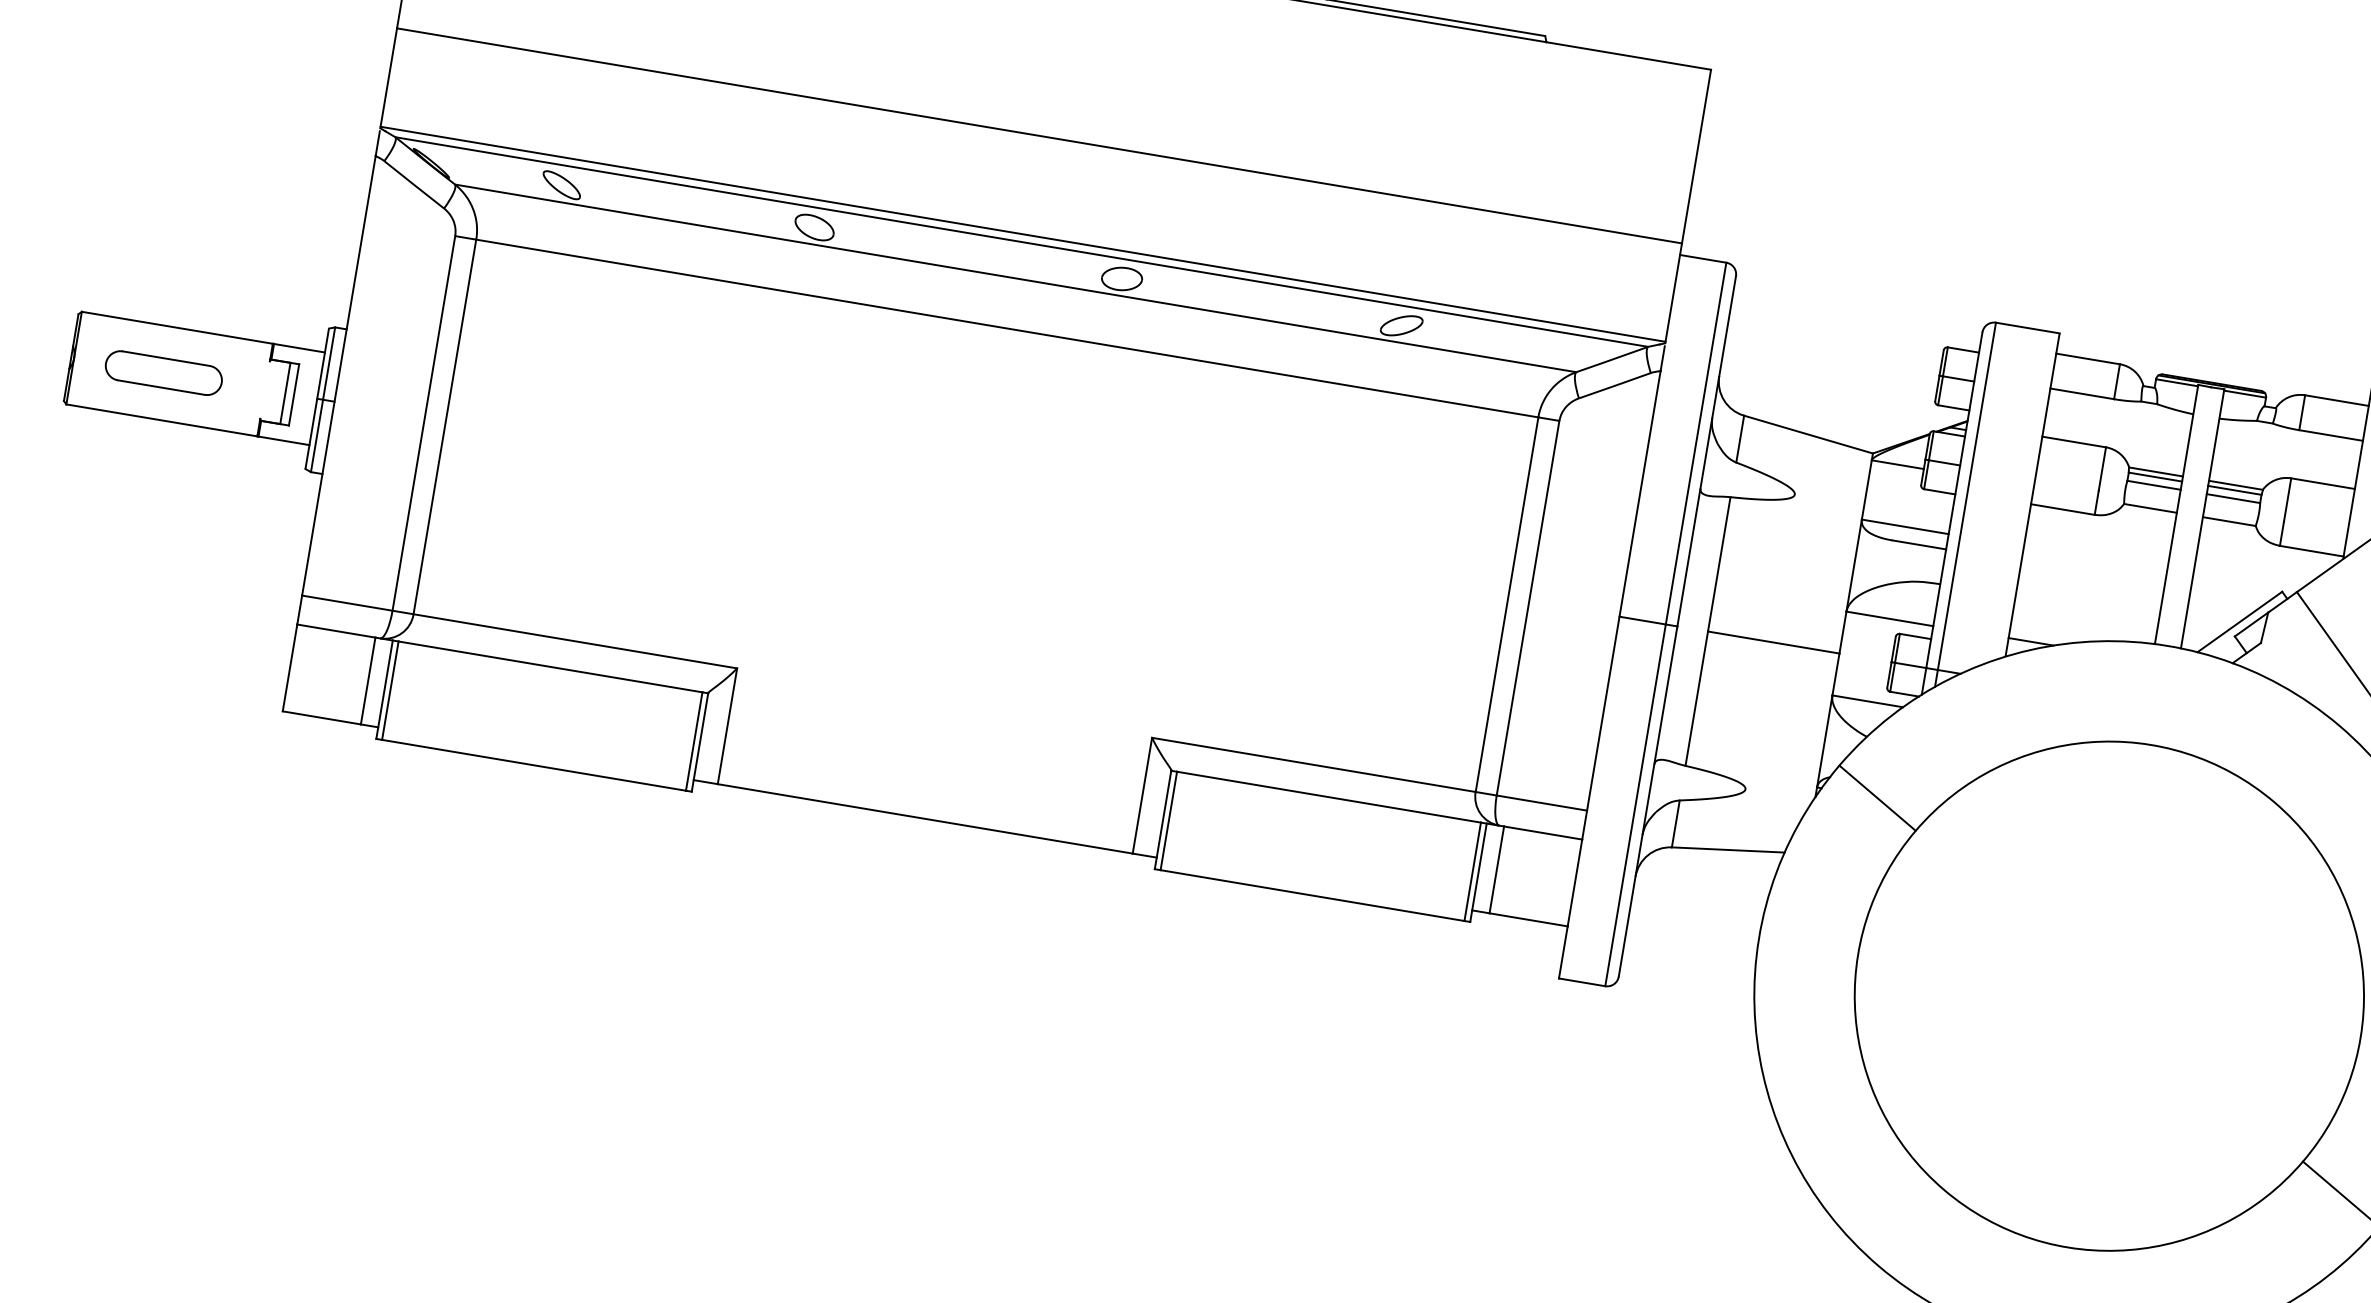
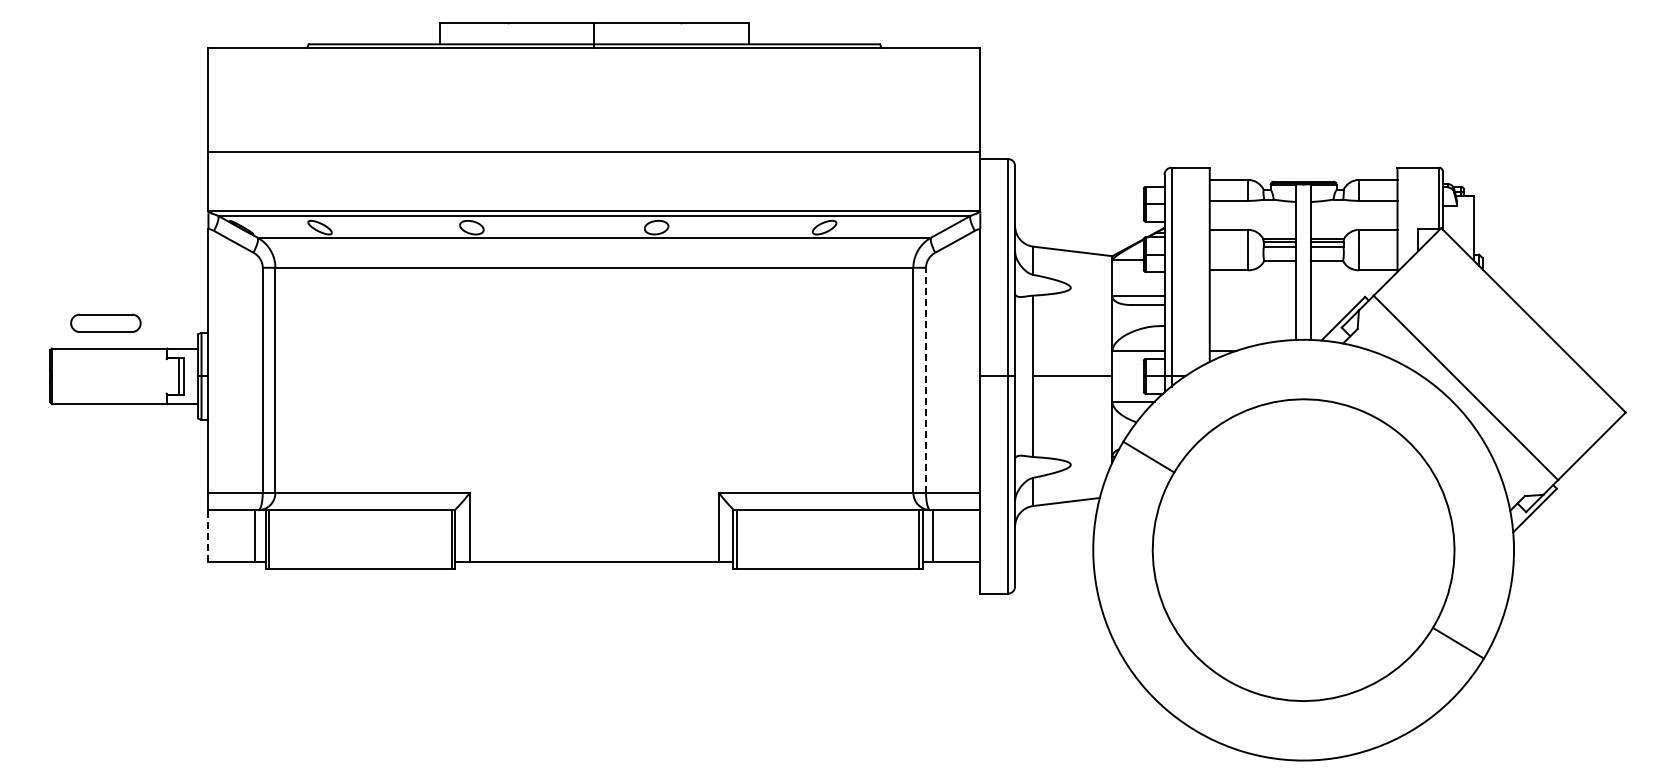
part: (163, 371) -> (105, 322), moved
line: (1528, 608) -> (926, 380), solid -> dashed
line: (290, 666) -> (208, 535), solid -> dashed

